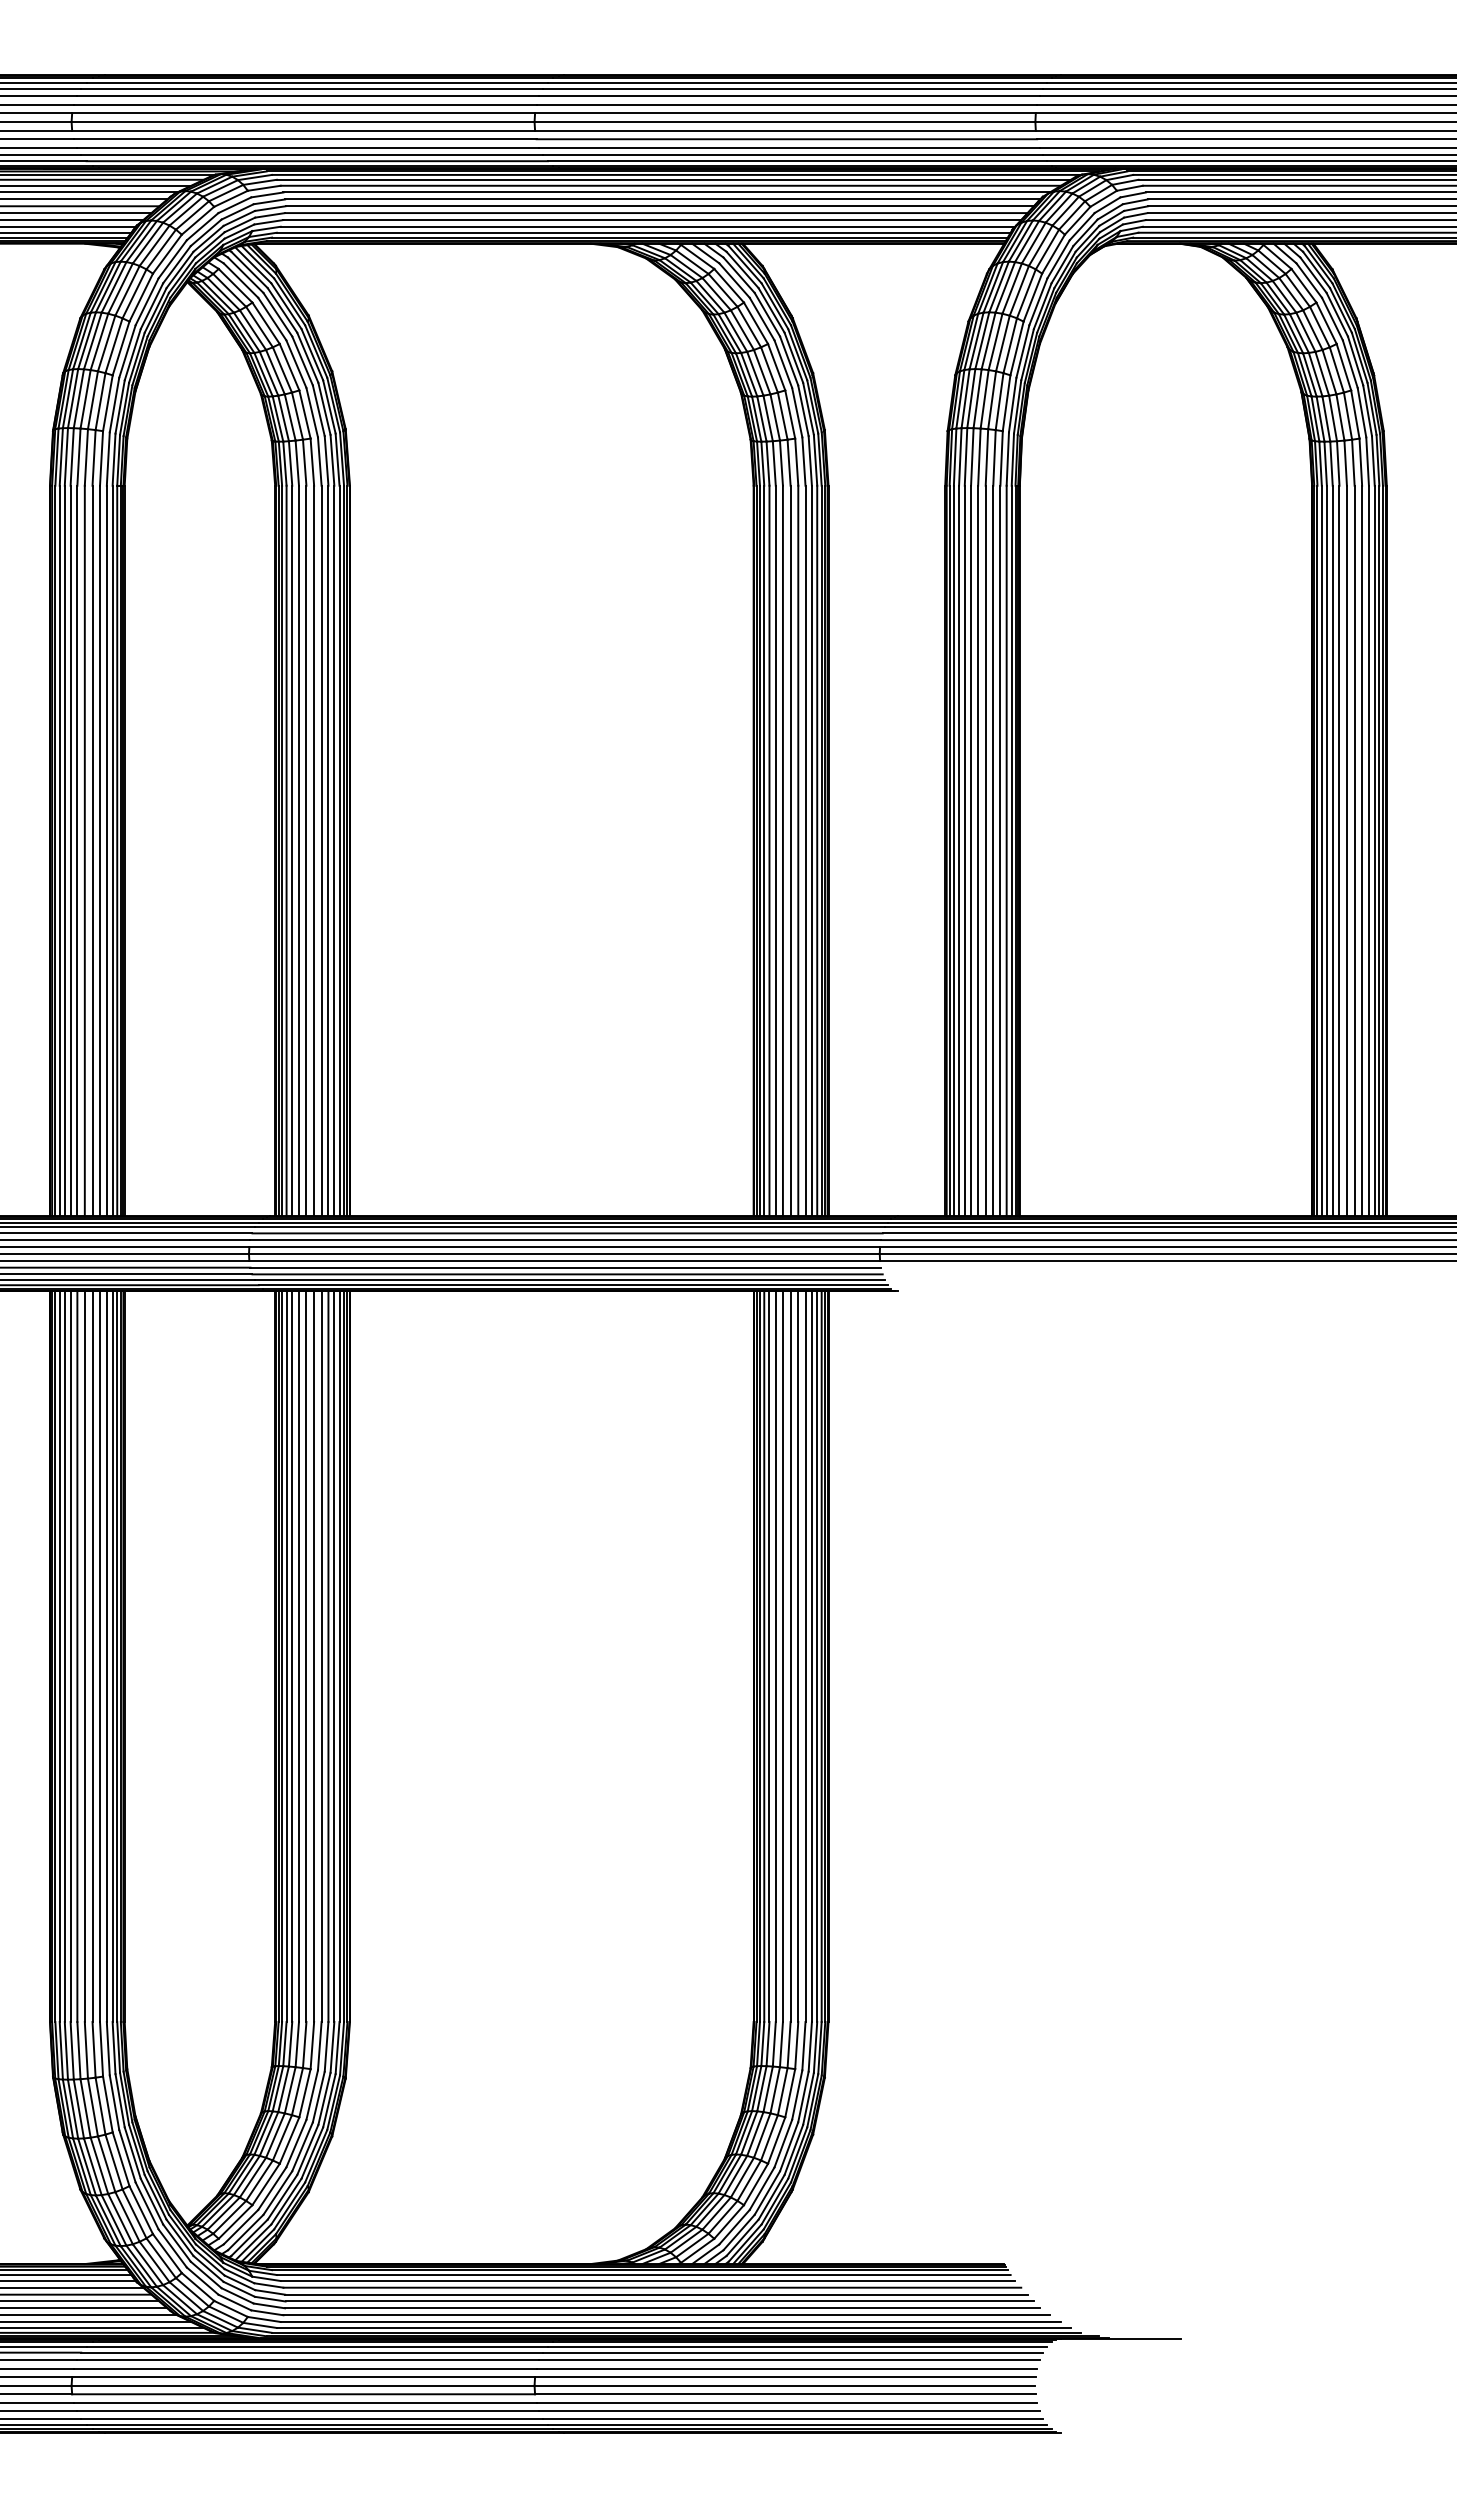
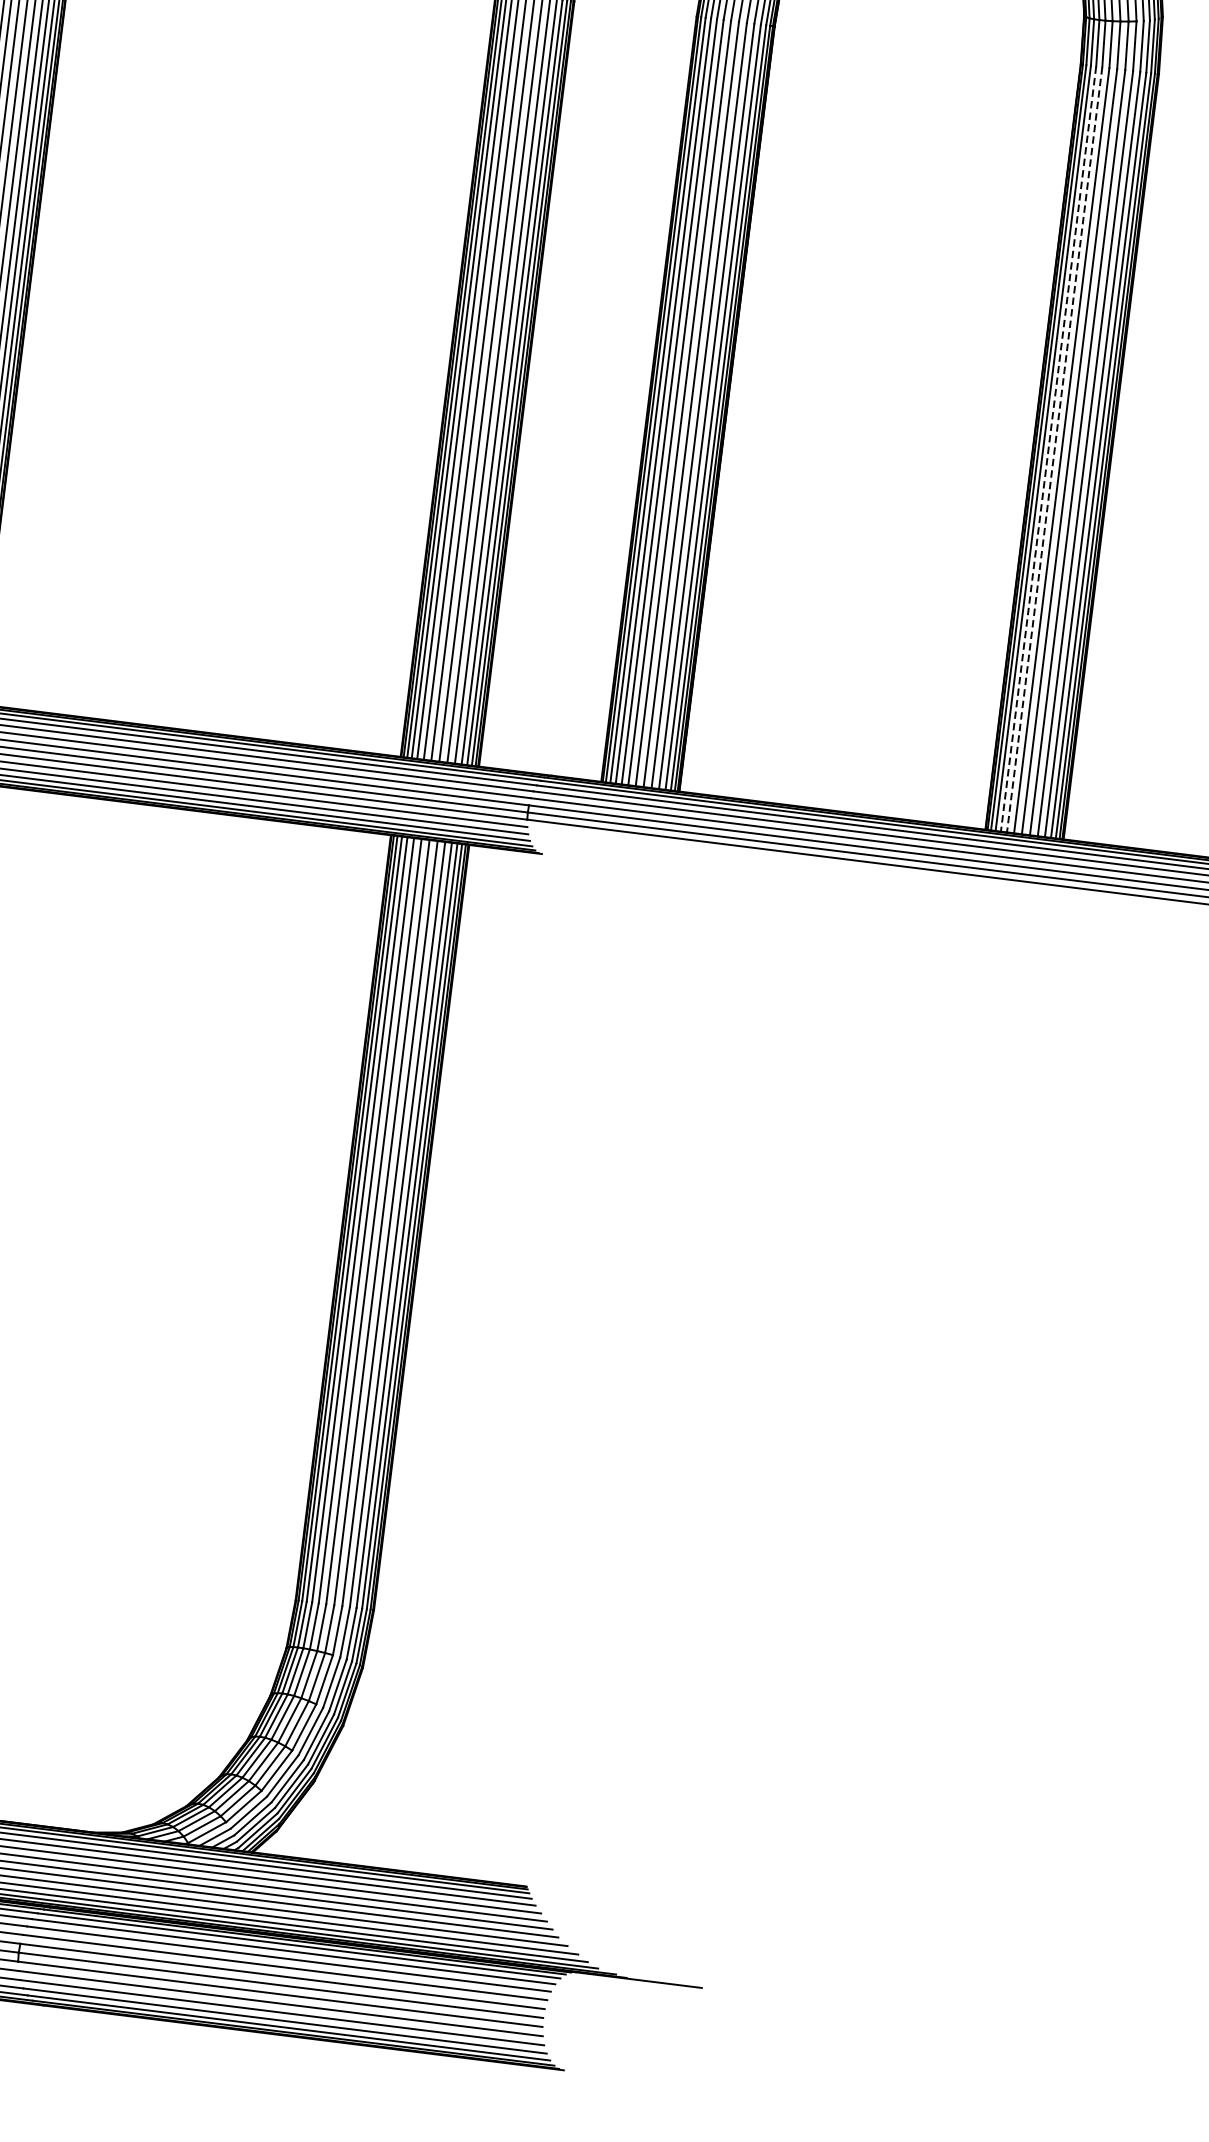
line: (1326, 851) -> (1048, 449), solid -> dashed
line: (1332, 851) -> (1054, 450), solid -> dashed

